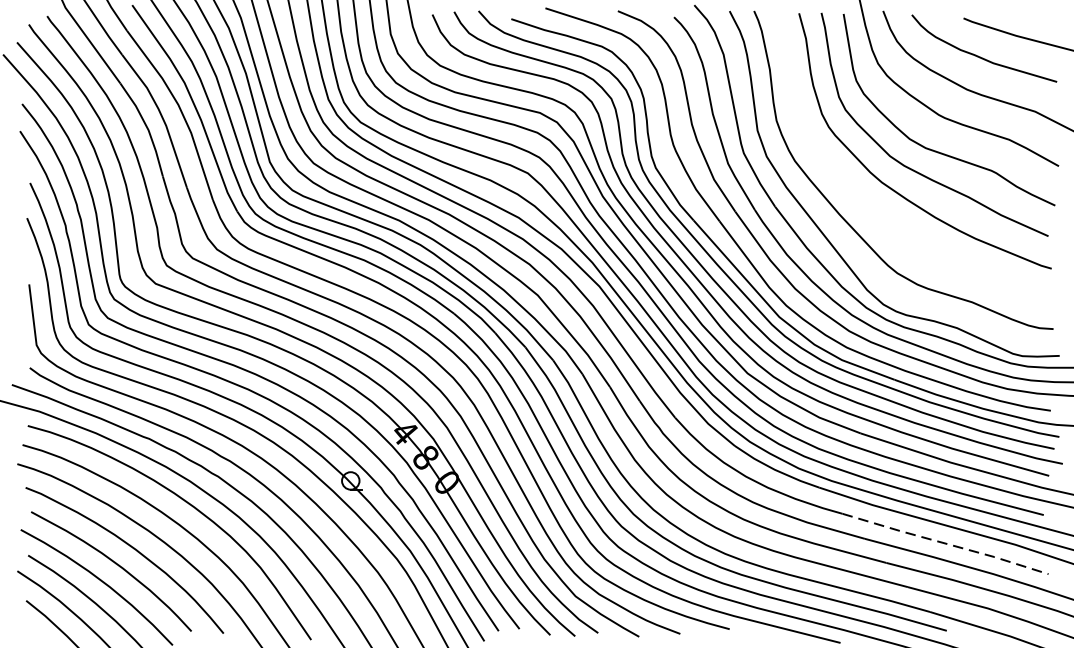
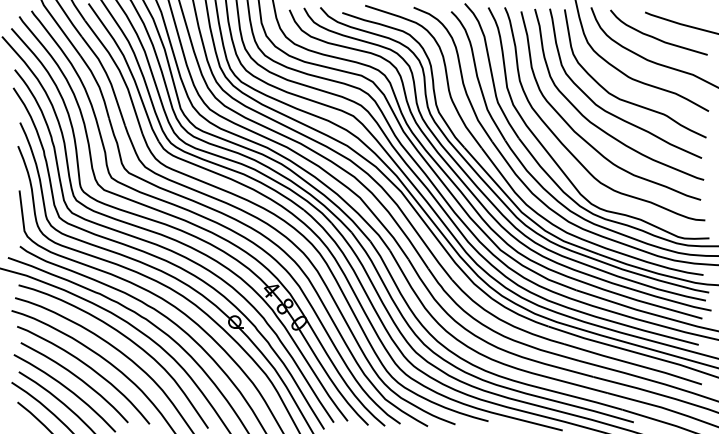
curve: (873, 206) -> (584, 138), added
line: (946, 544) -> (633, 364), dashed -> solid

